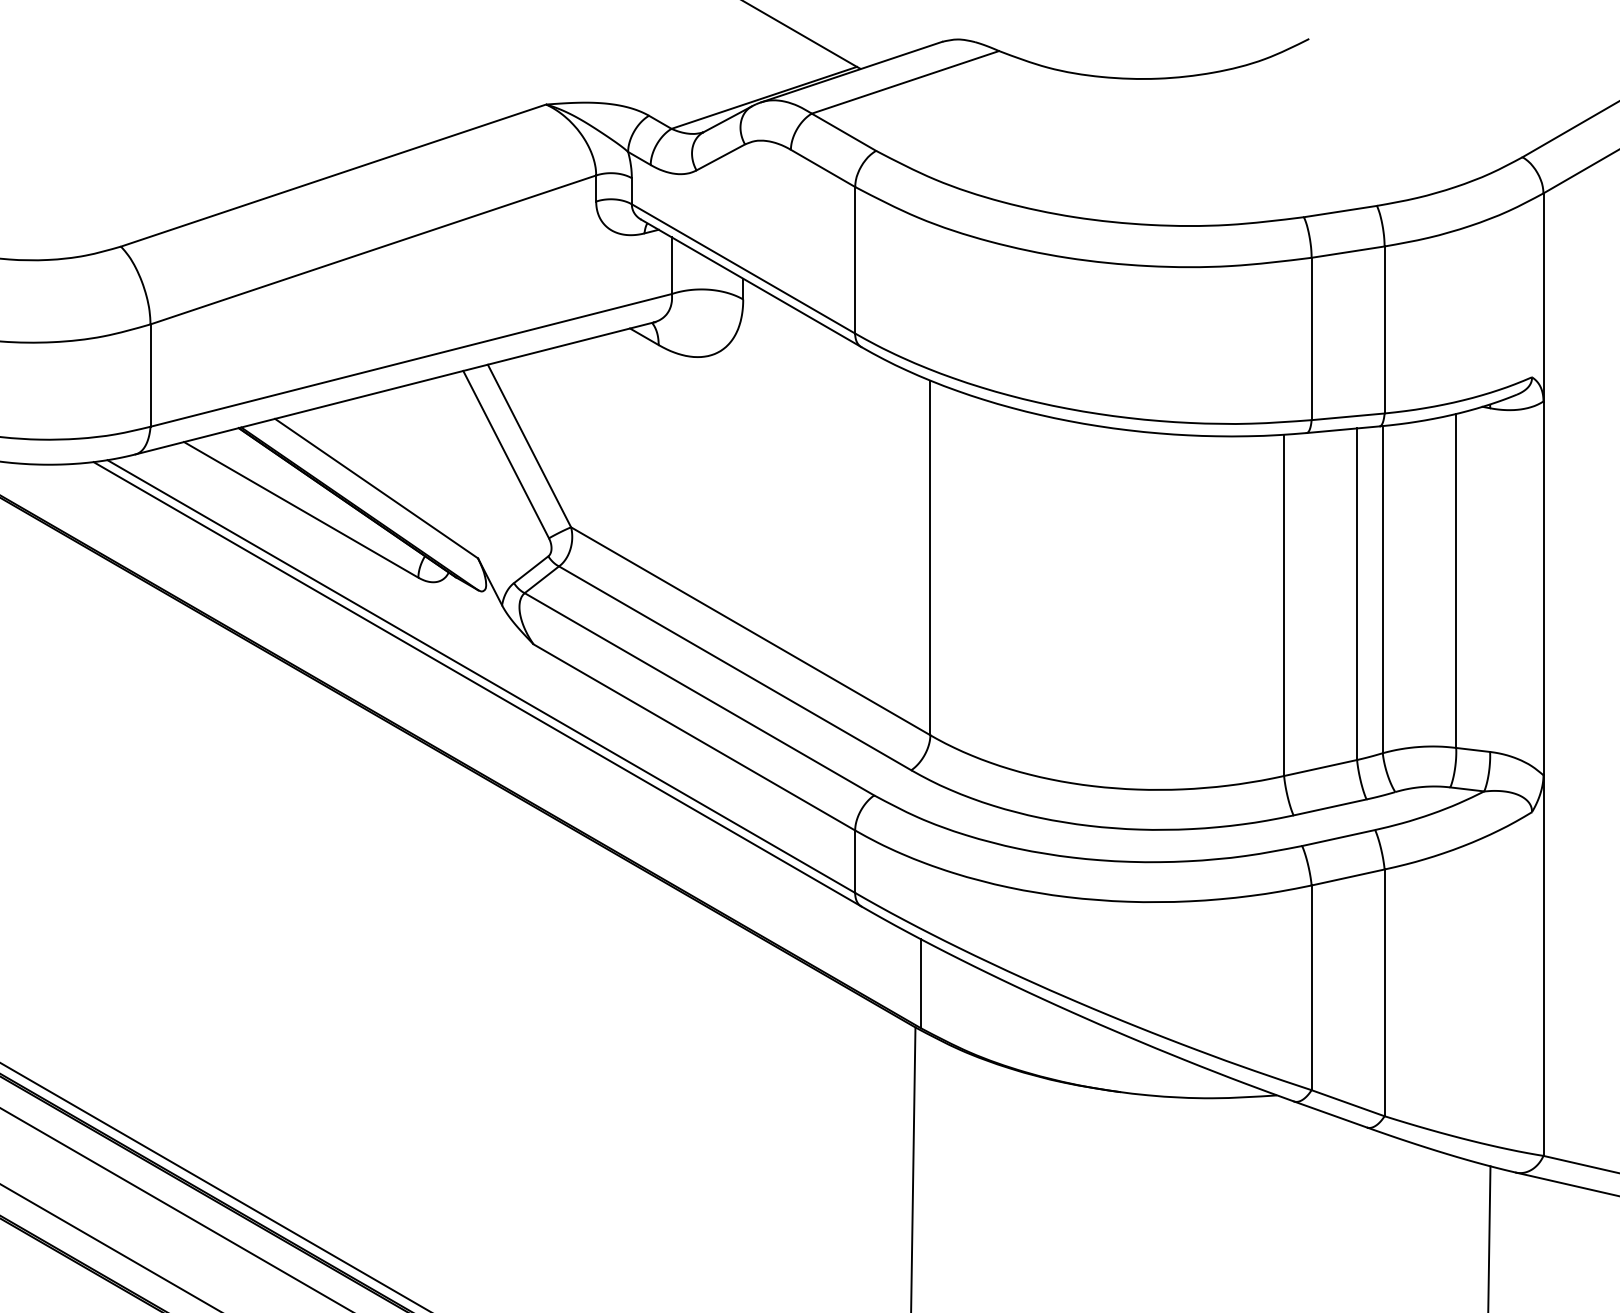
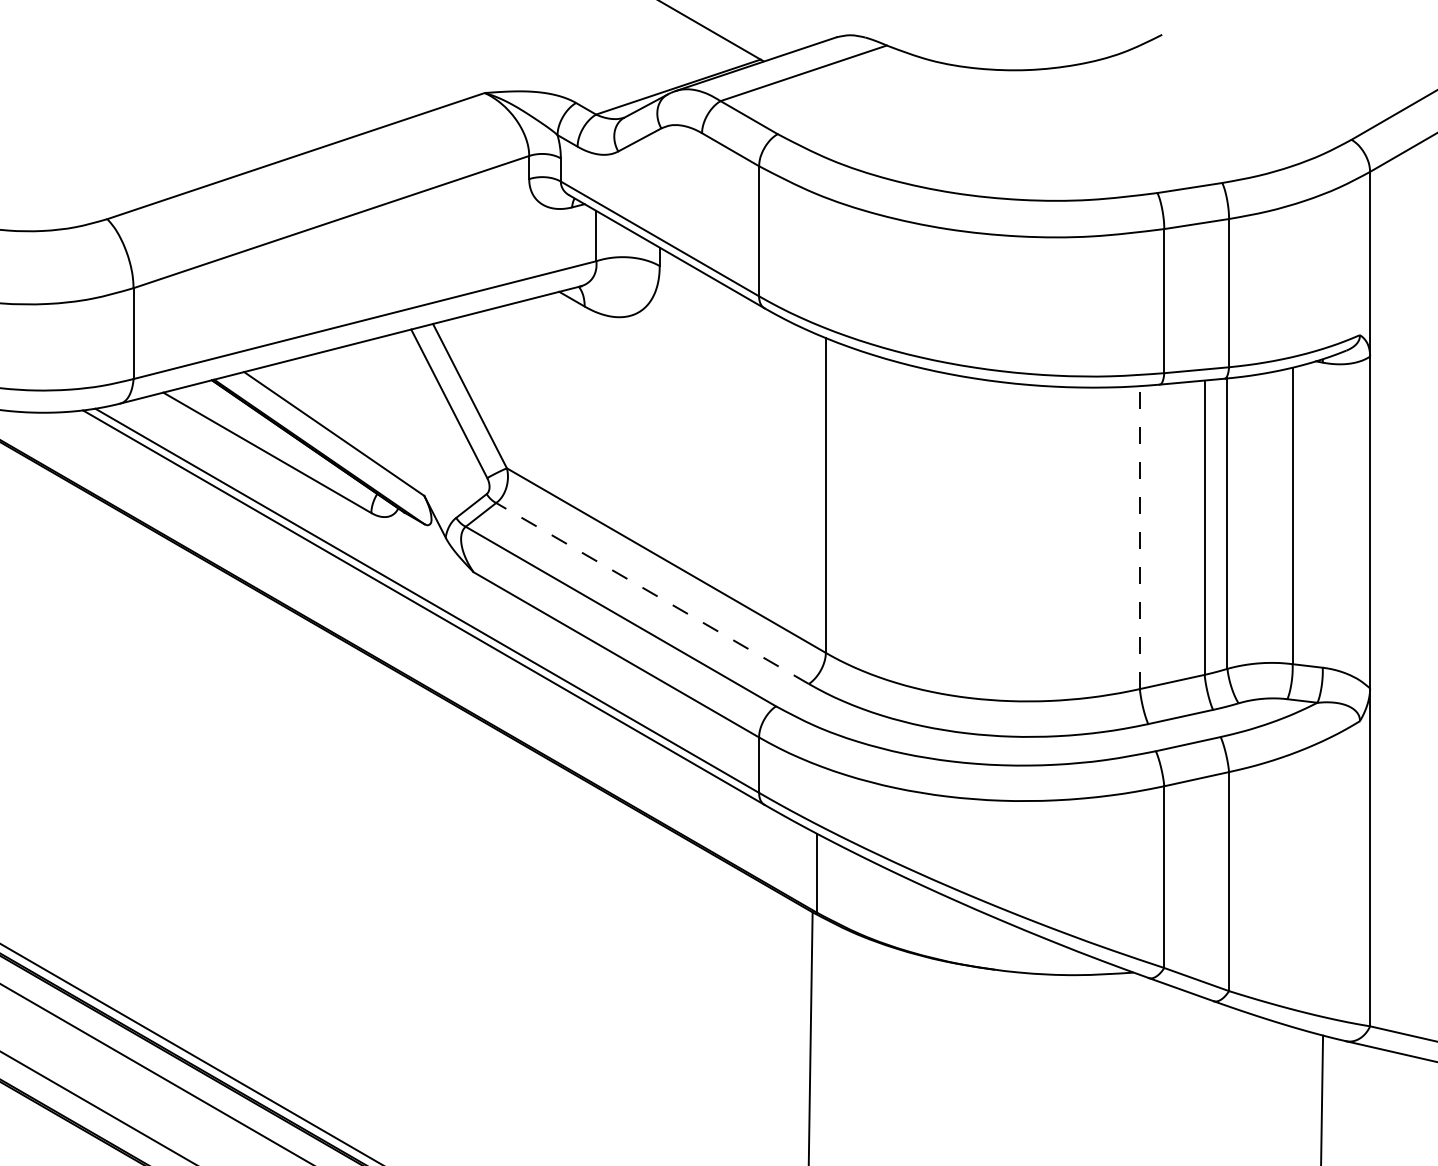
line: (1283, 605) -> (1139, 537), solid -> dashed
line: (735, 668) -> (652, 593), solid -> dashed

